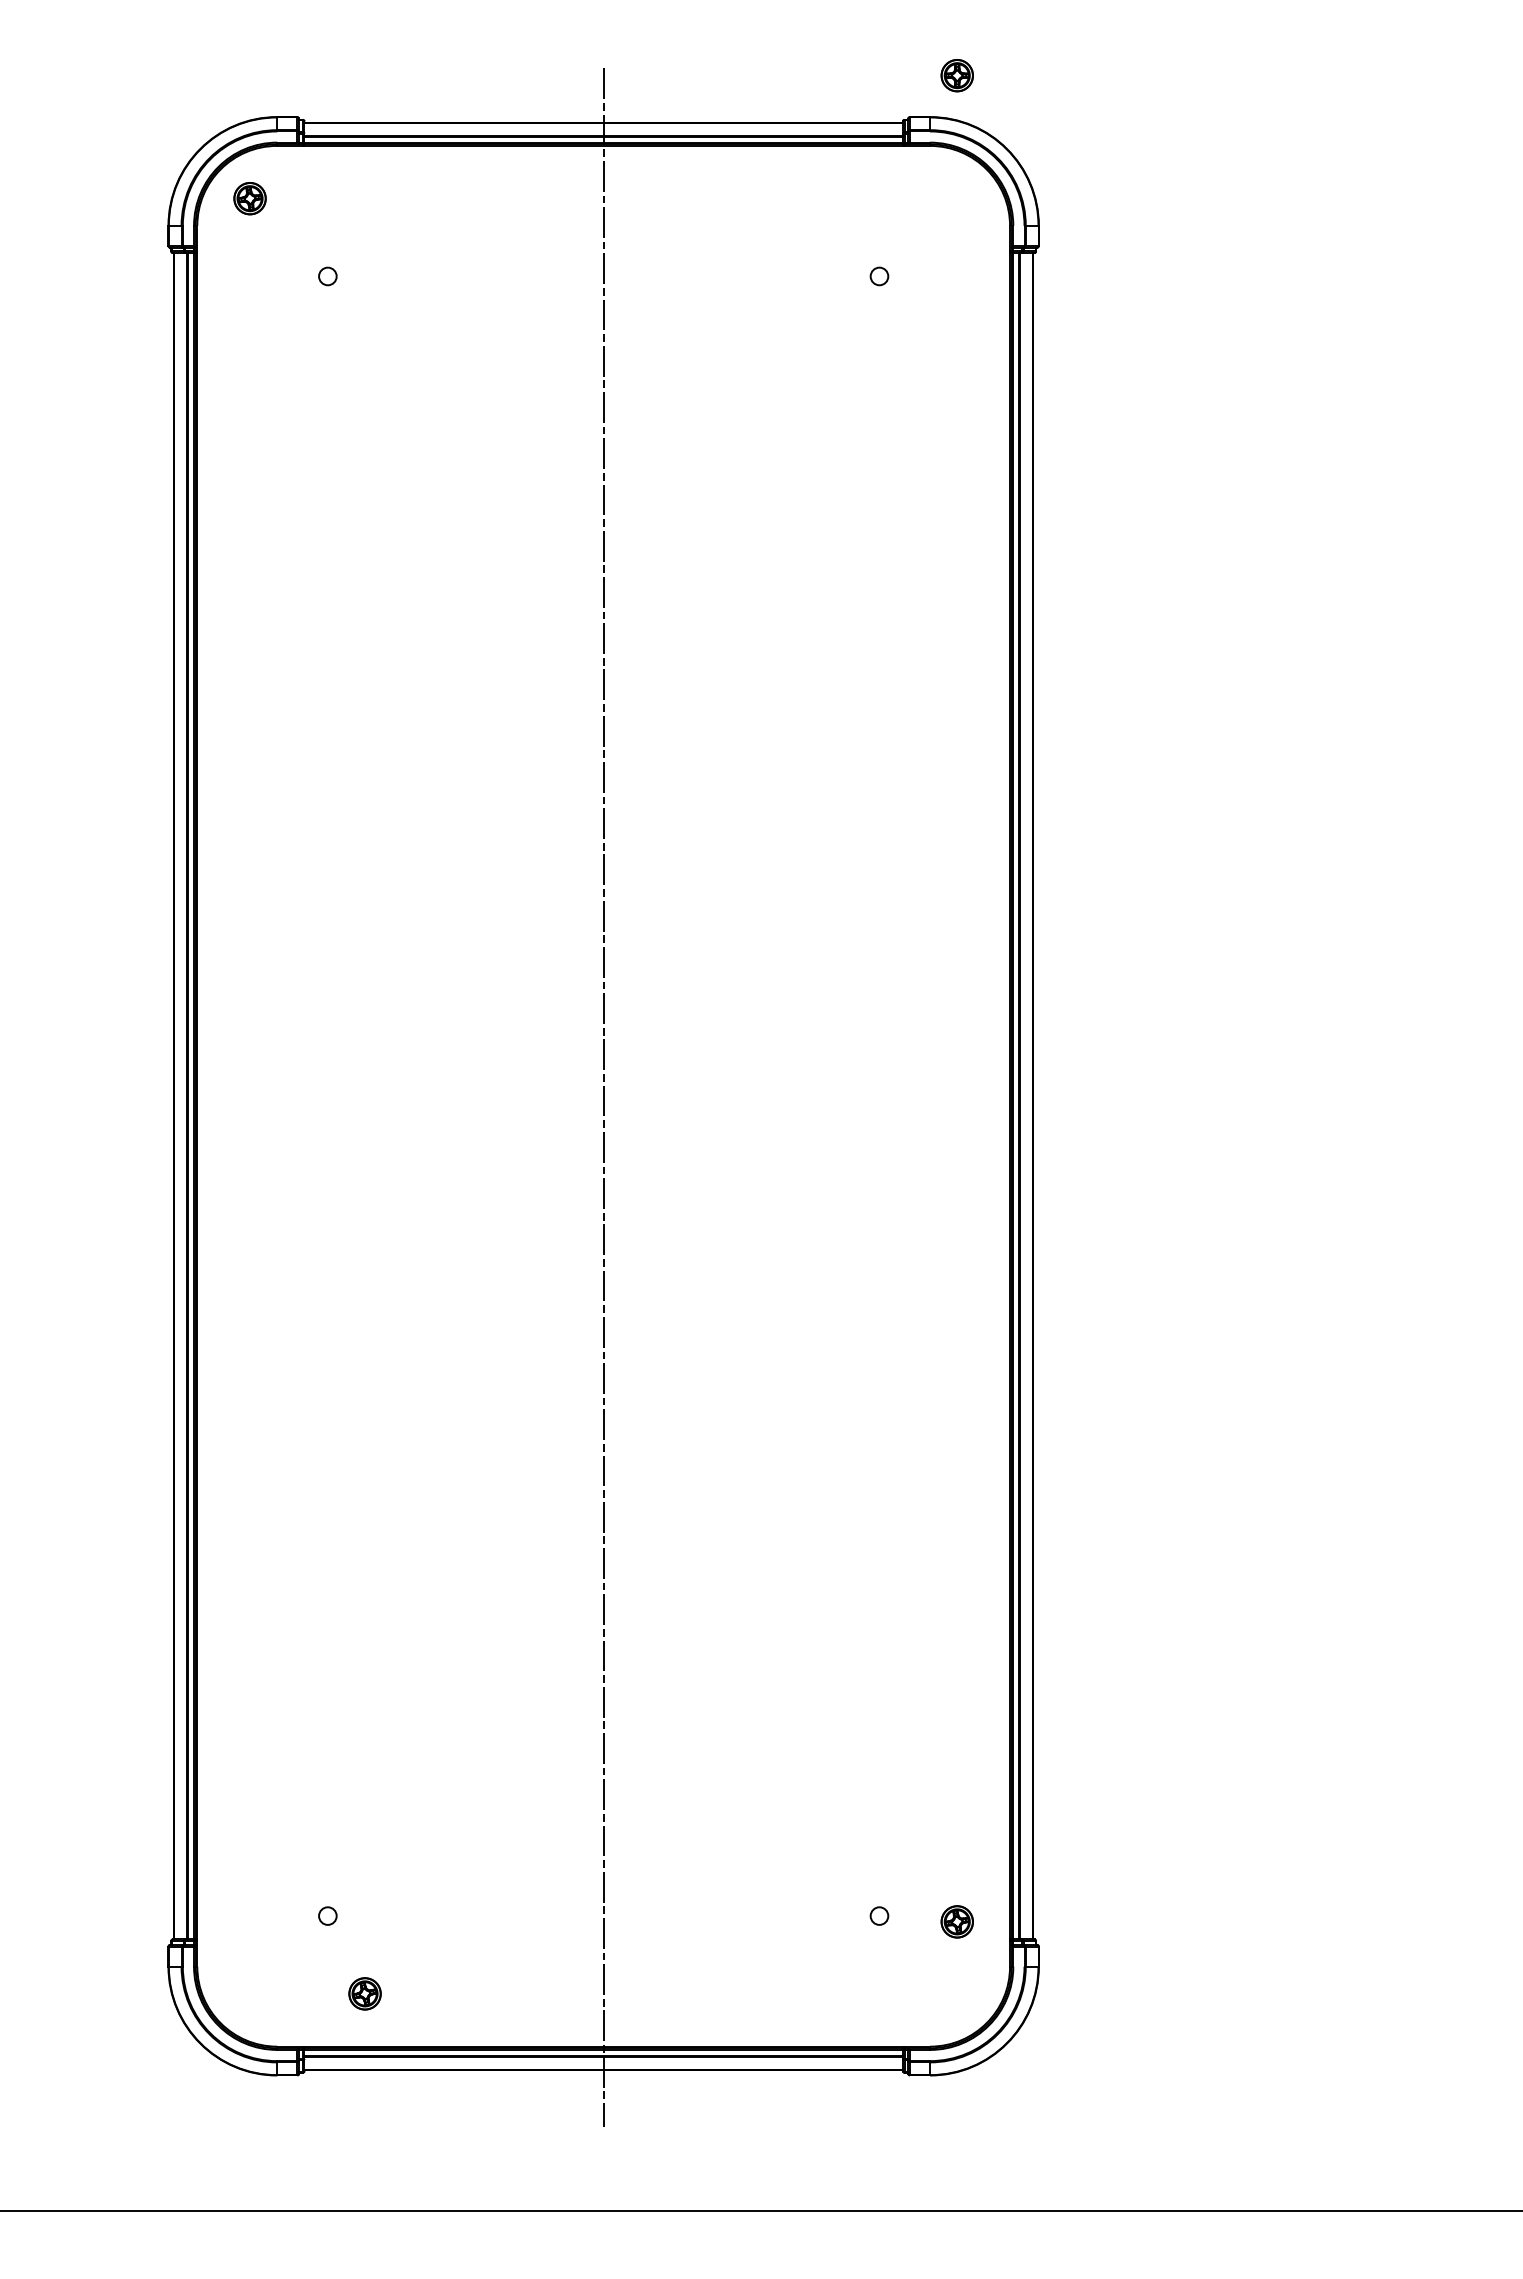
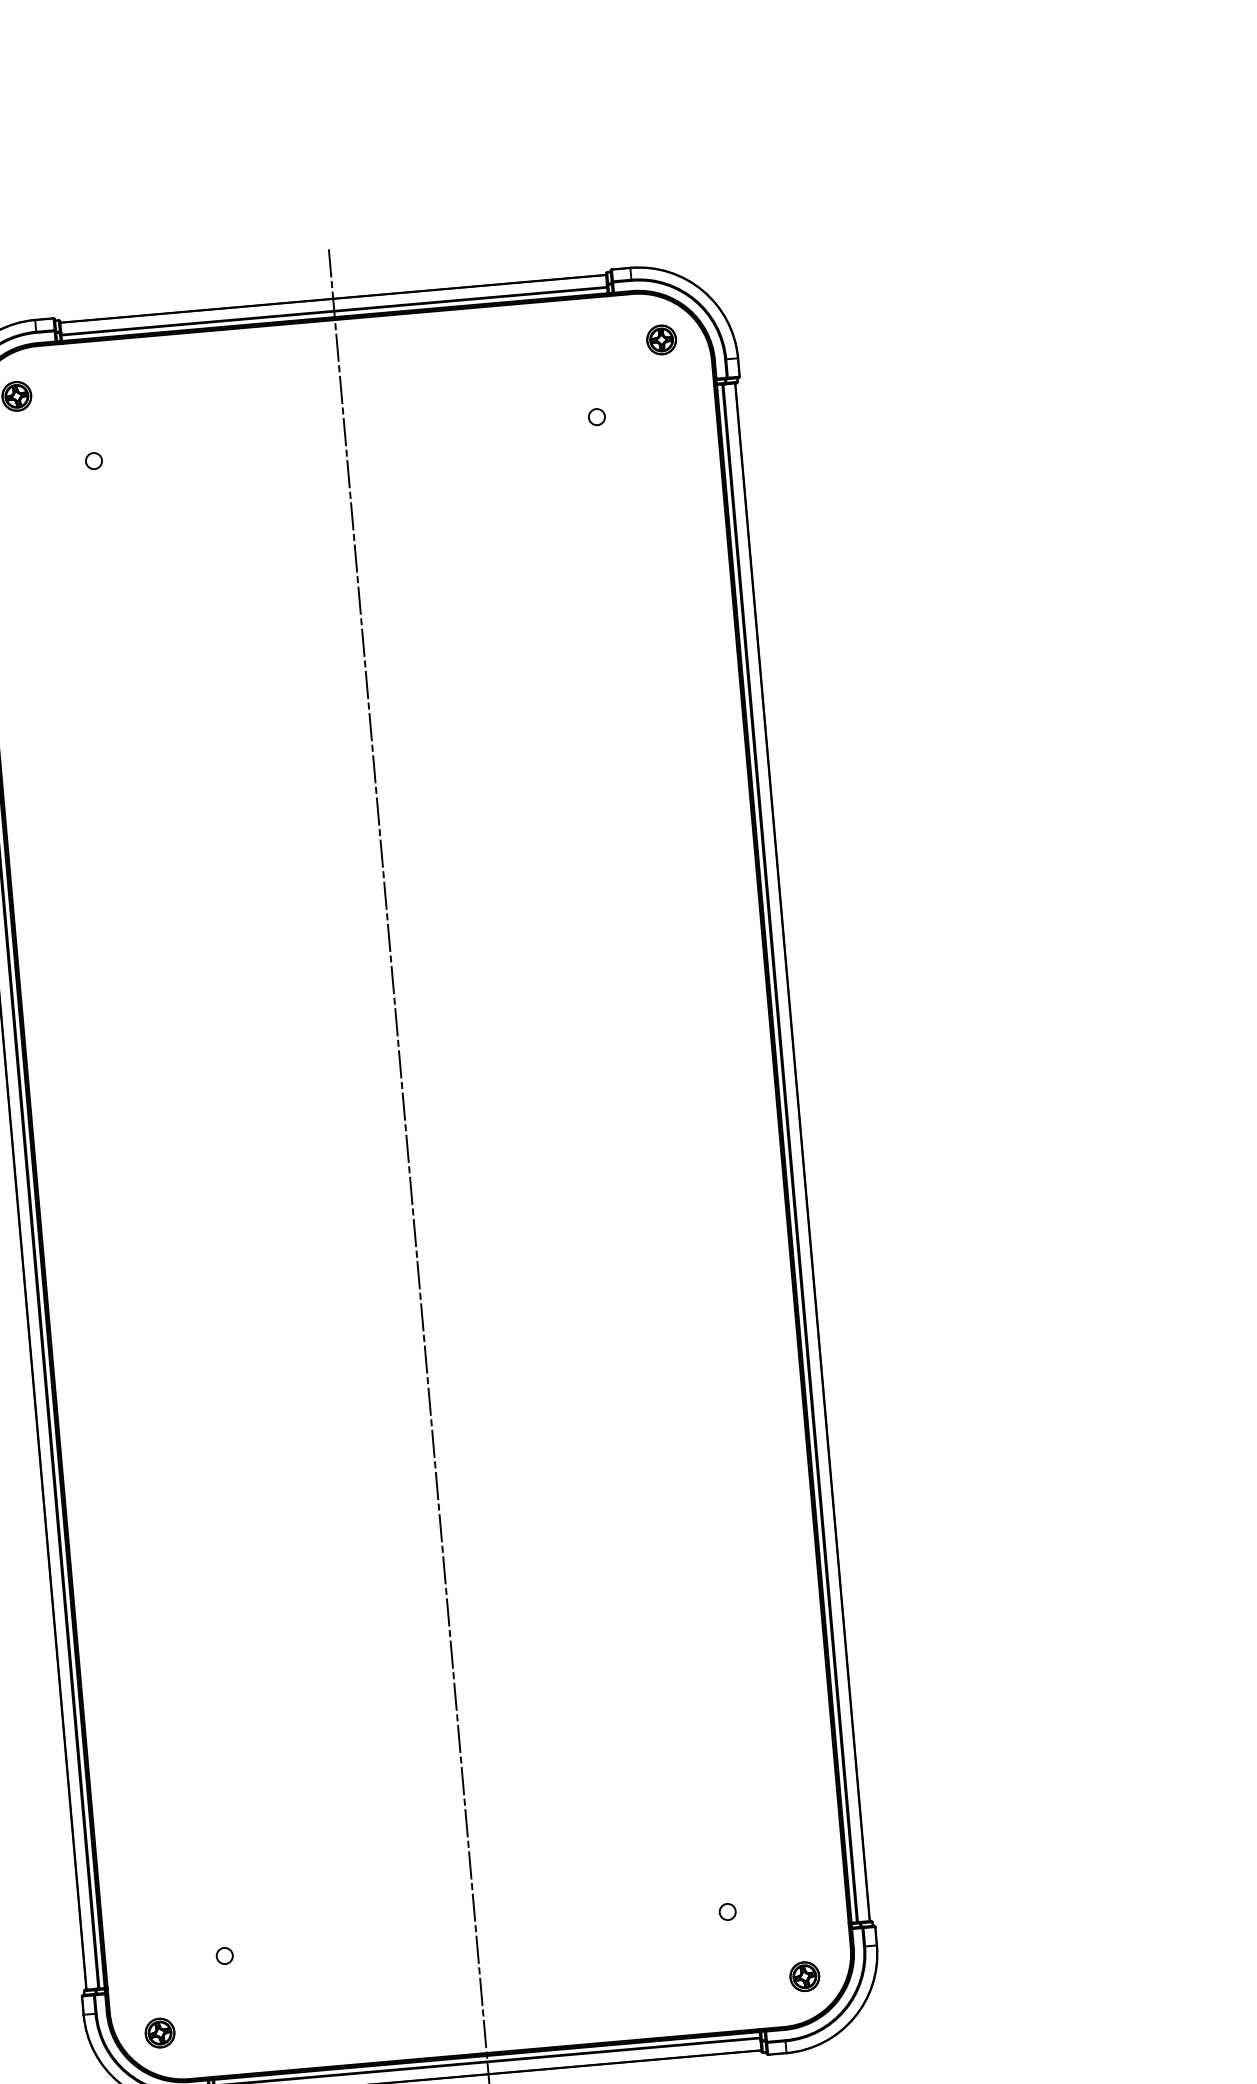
part: (956, 75) -> (660, 339), moved
part: (956, 1921) -> (804, 1976), moved
part: (364, 1993) -> (159, 2032), moved

